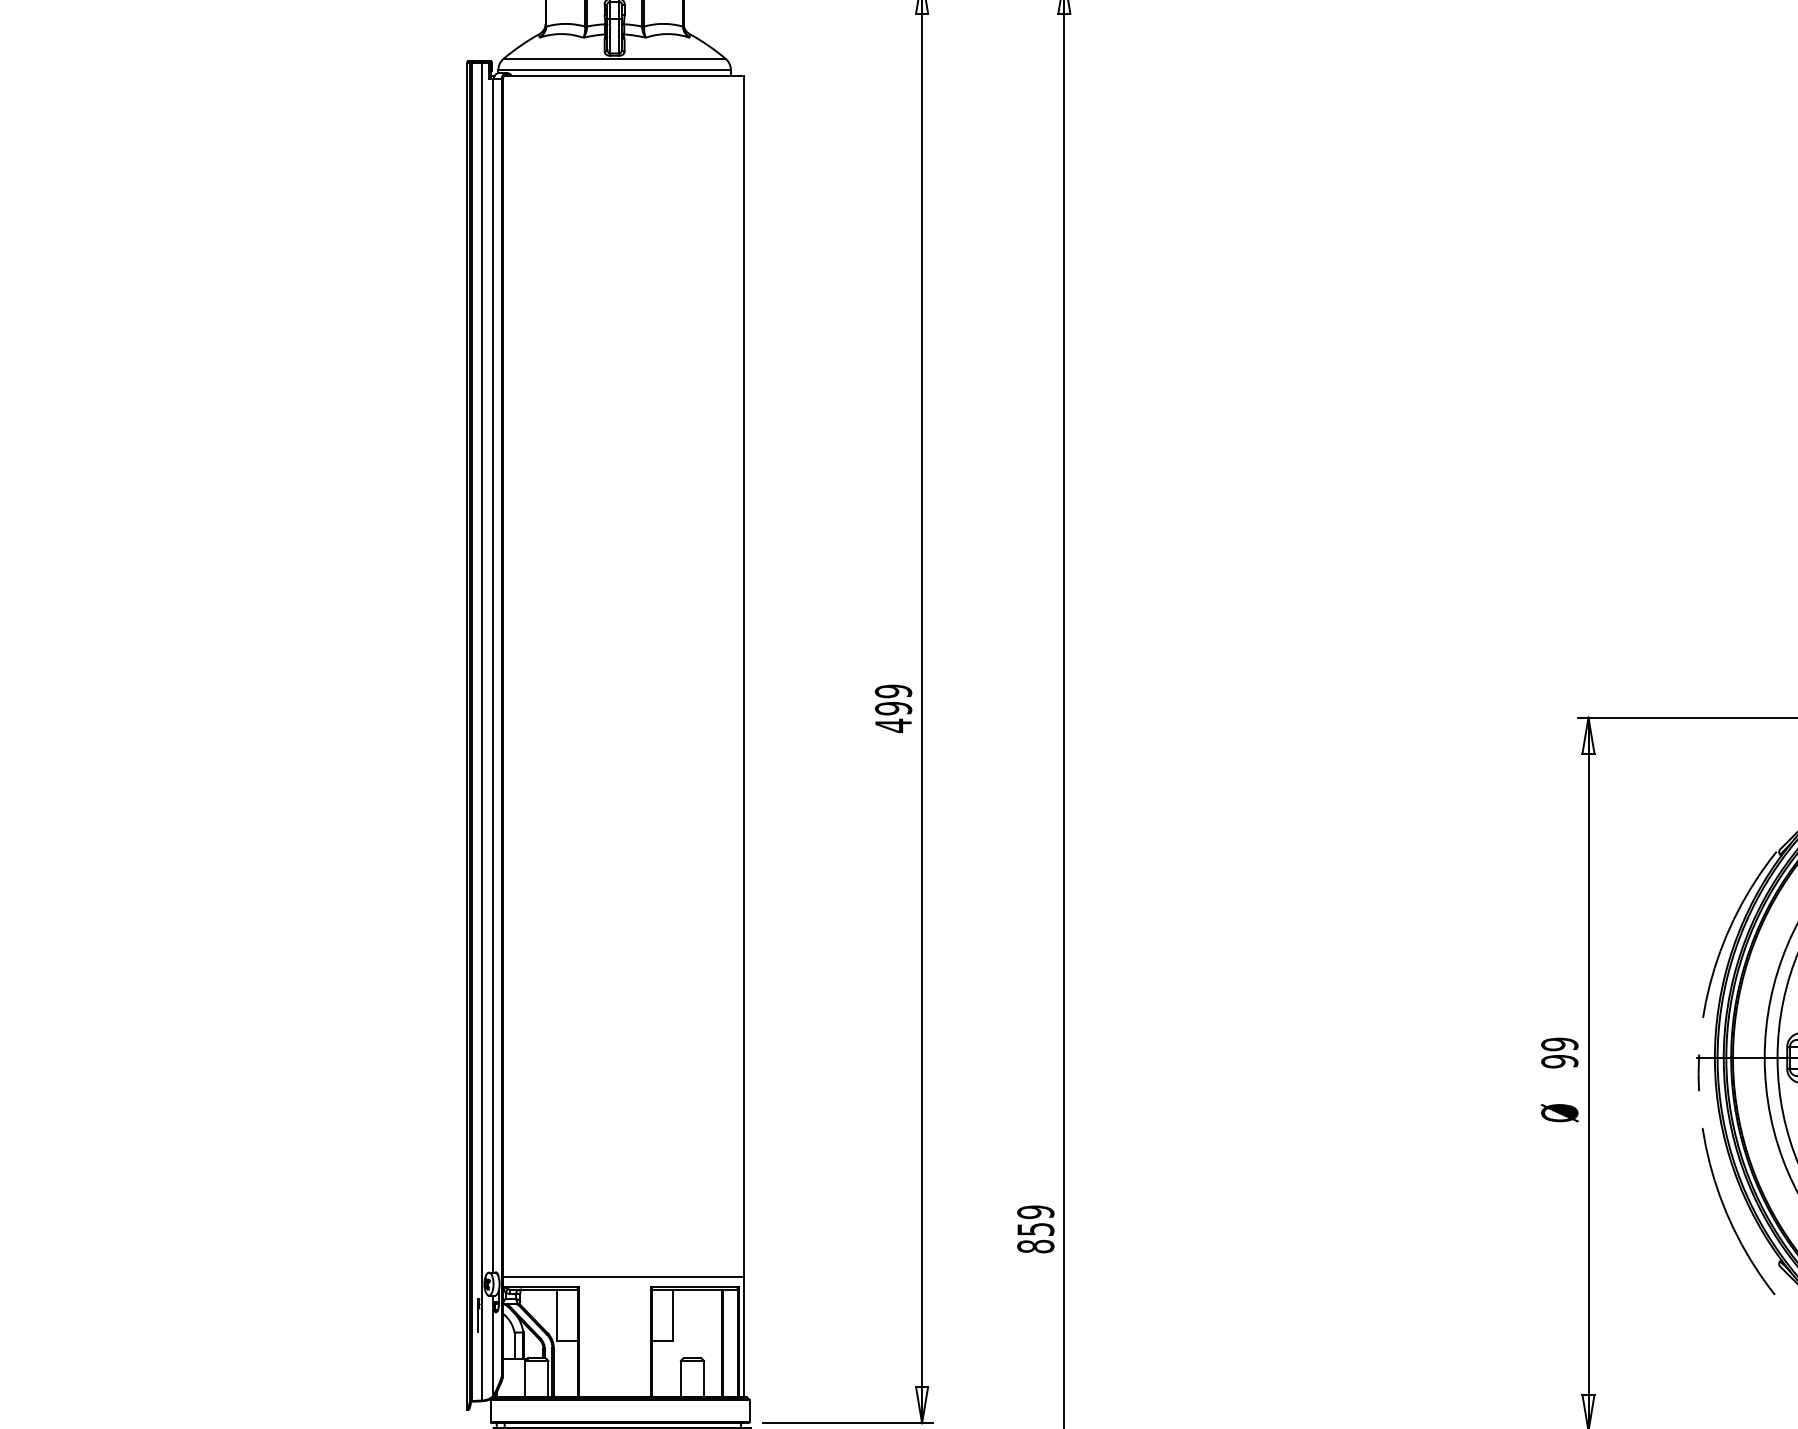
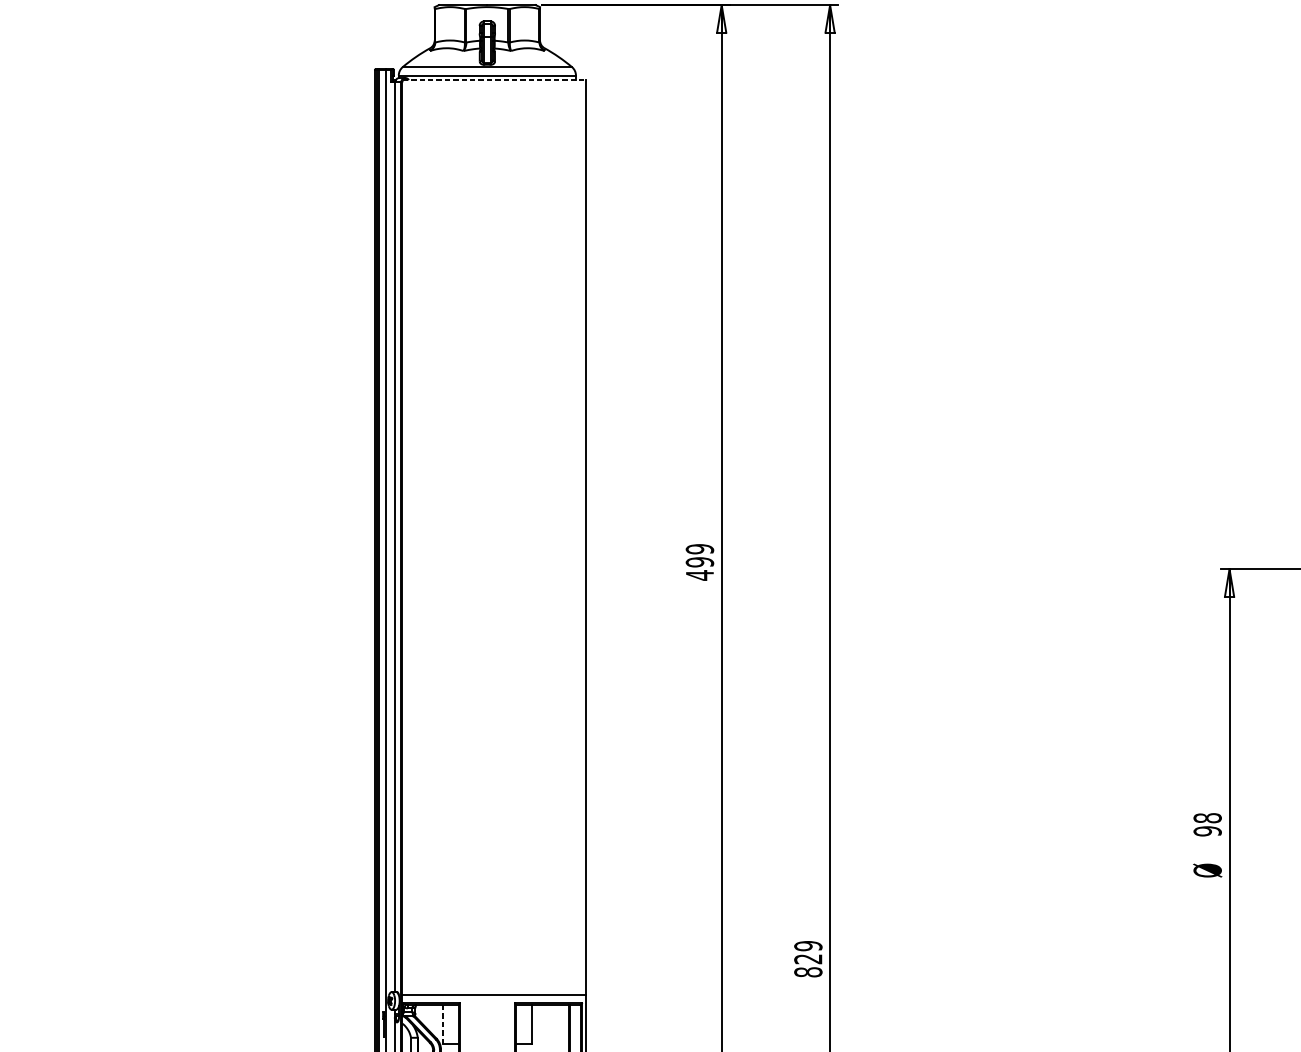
line: (623, 75) -> (494, 79), solid -> dashed
text: (1559, 1044) -> (1207, 818), 99 -> 98
text: (1035, 1229) -> (808, 959), 859 -> 829
line: (556, 1315) -> (443, 1024), solid -> dashed

